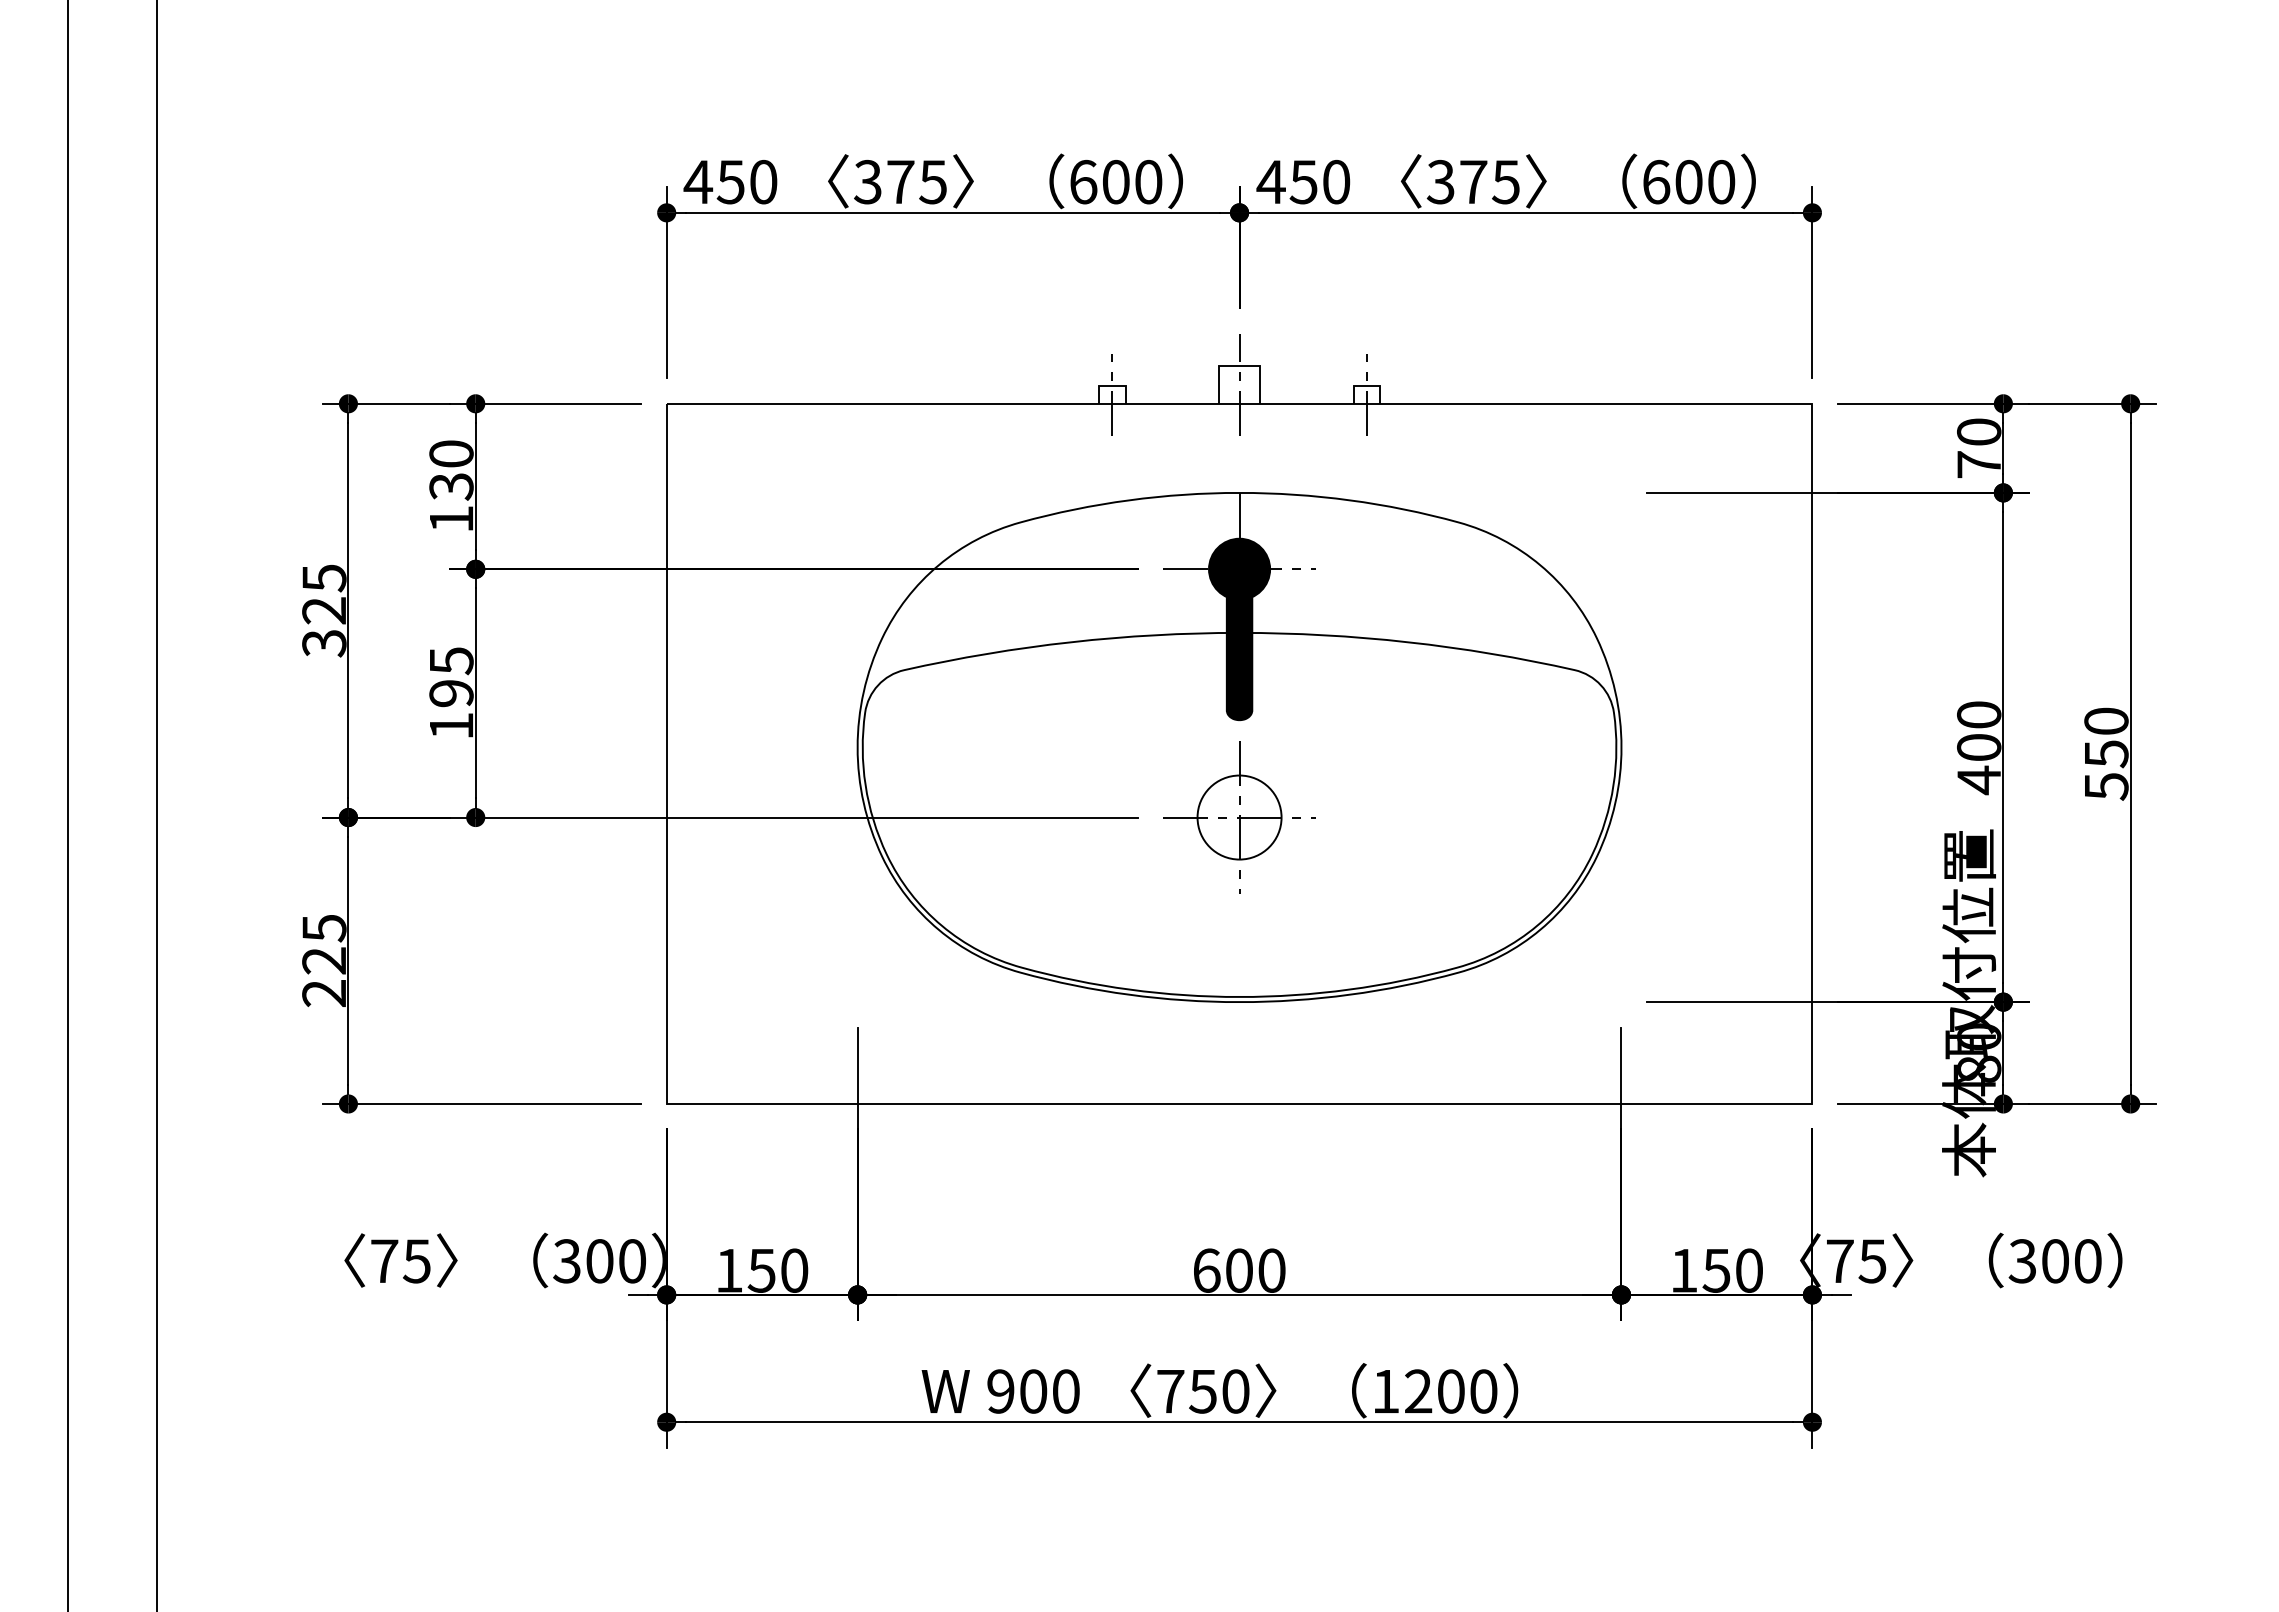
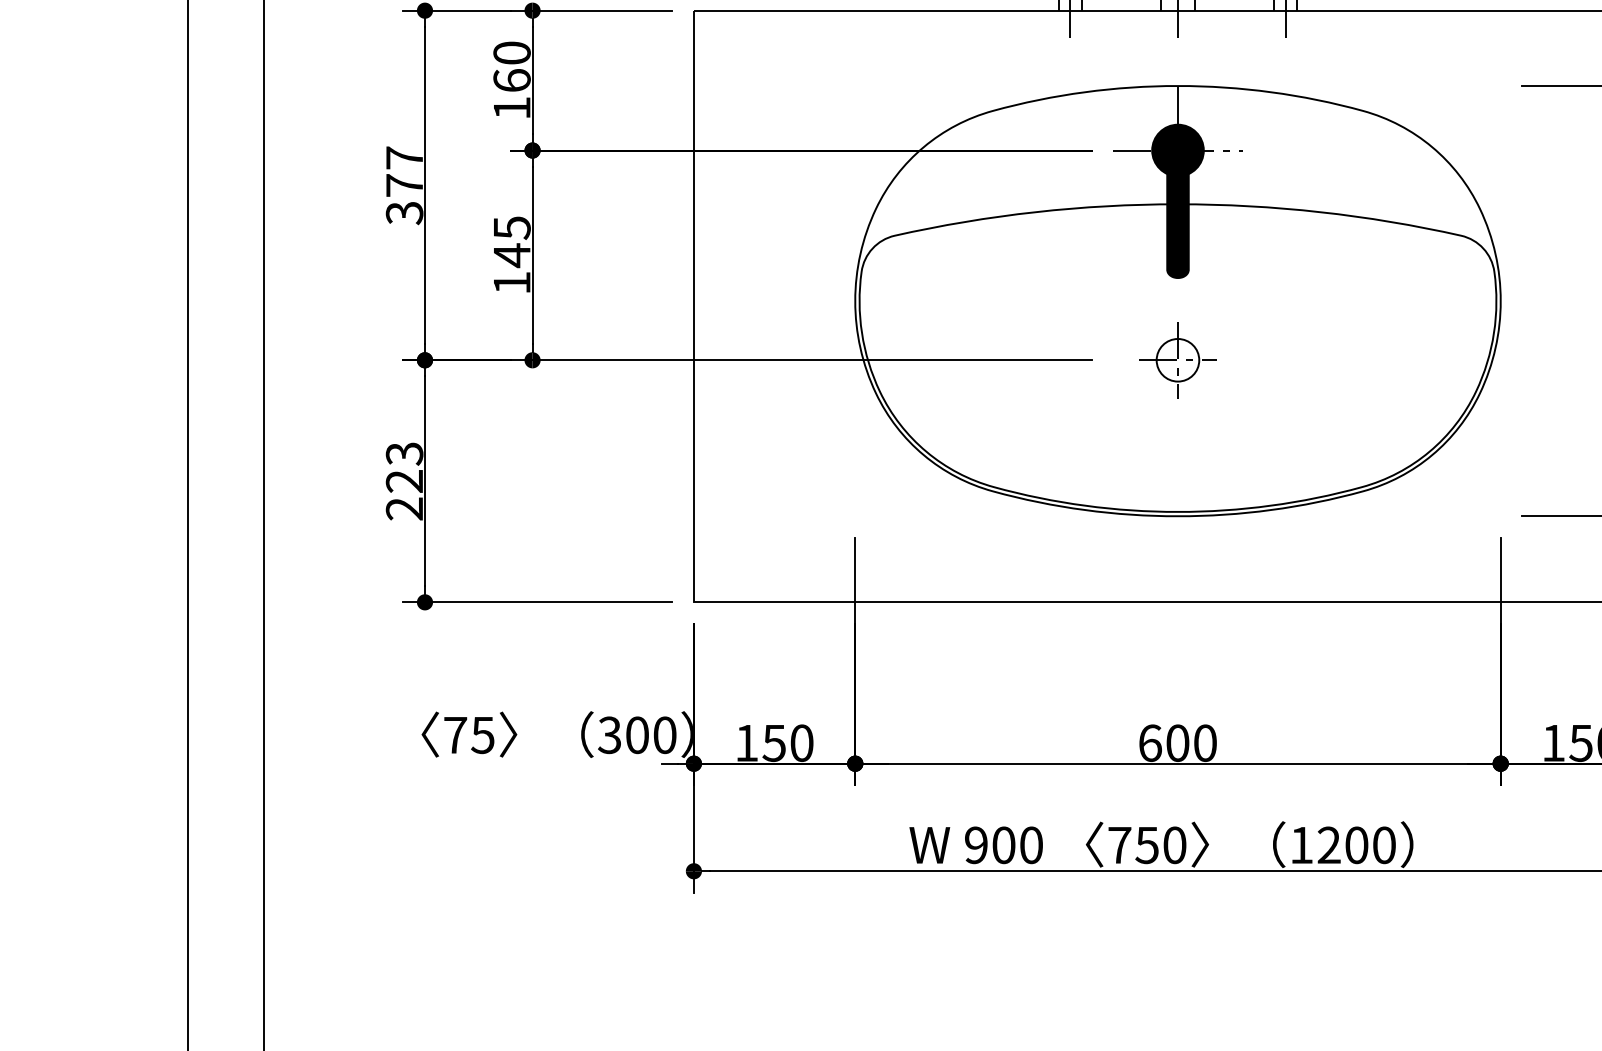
text: (451, 486) -> (512, 80), 130 -> 160
text: (324, 594) -> (404, 171), 325 -> 377
text: (451, 693) -> (512, 255), 195 -> 145
part: (1239, 817) -> (1177, 360), size x0.6
text: (324, 928) -> (404, 454), 225 -> 223

